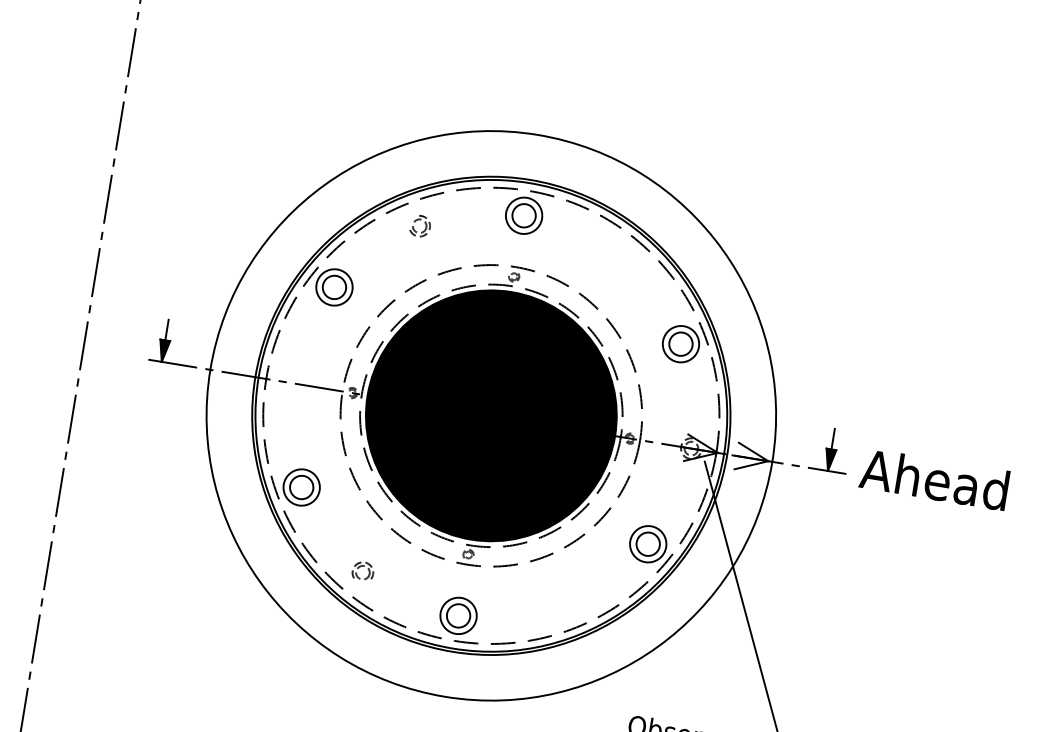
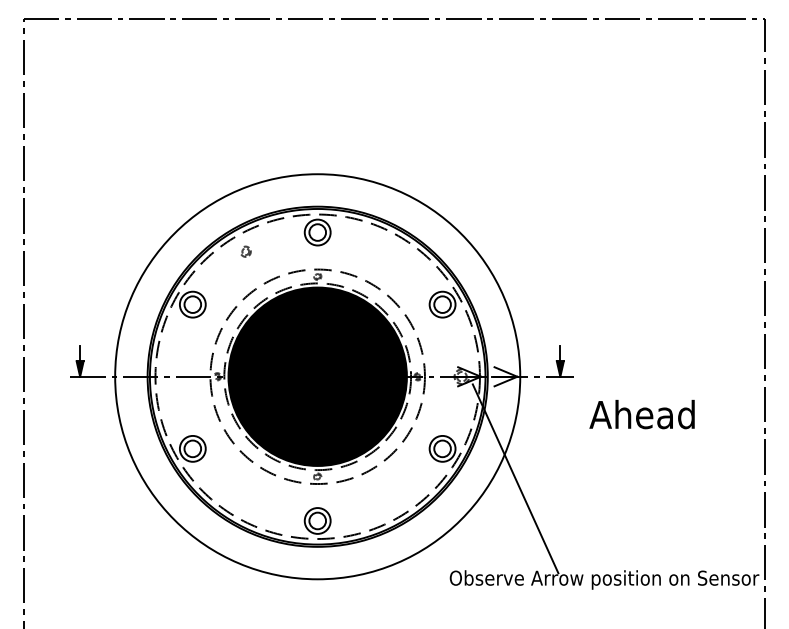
part: (419, 225) -> (245, 251), size x0.7
text: (933, 479) -> (641, 414), moved
part: (363, 569) -> (245, 499), removed

